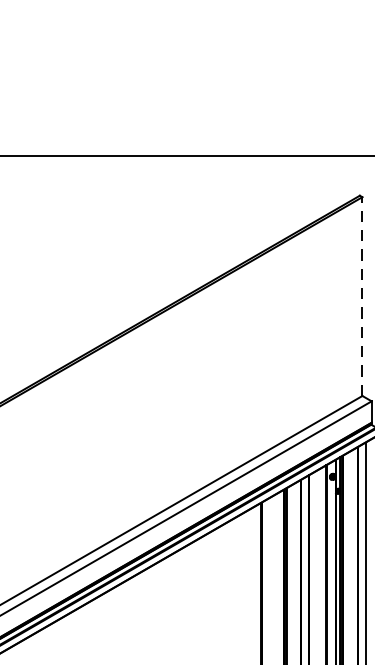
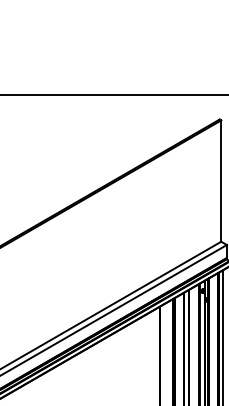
line: (362, 297) -> (221, 181), dashed -> solid

